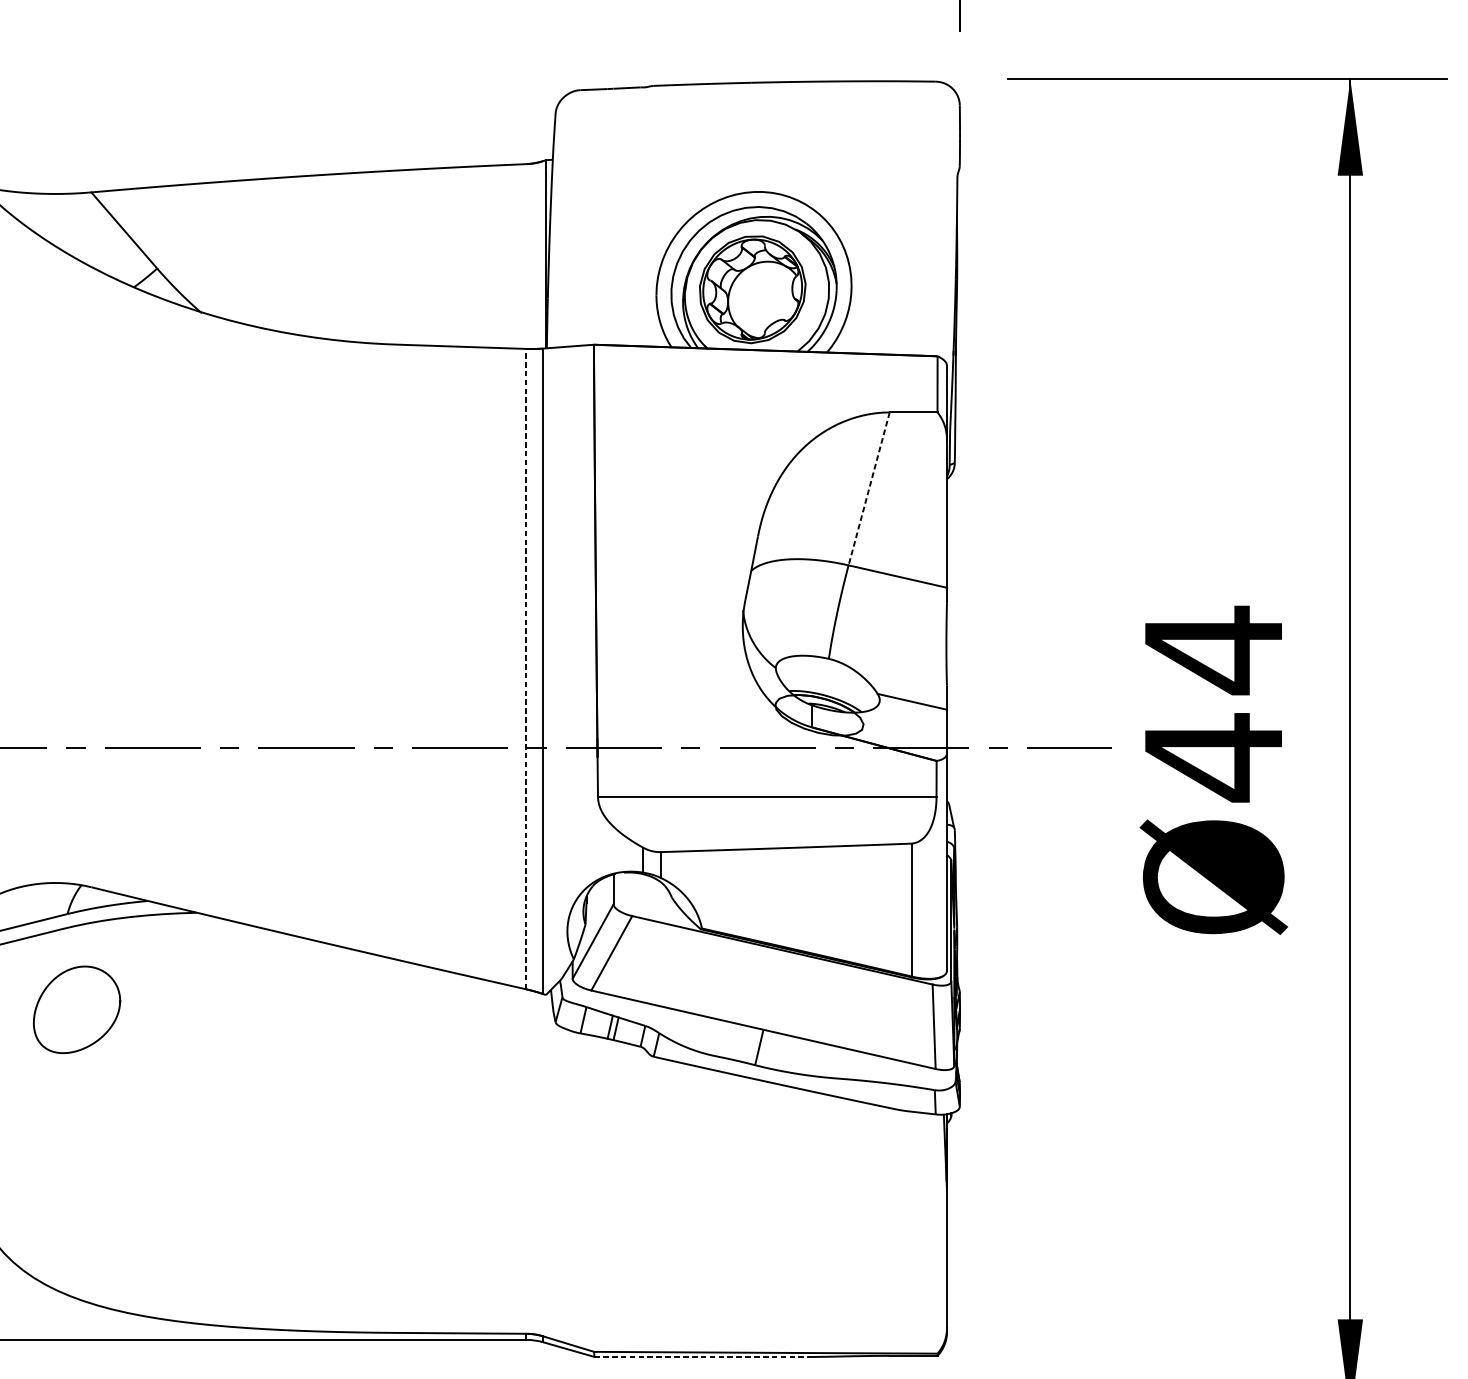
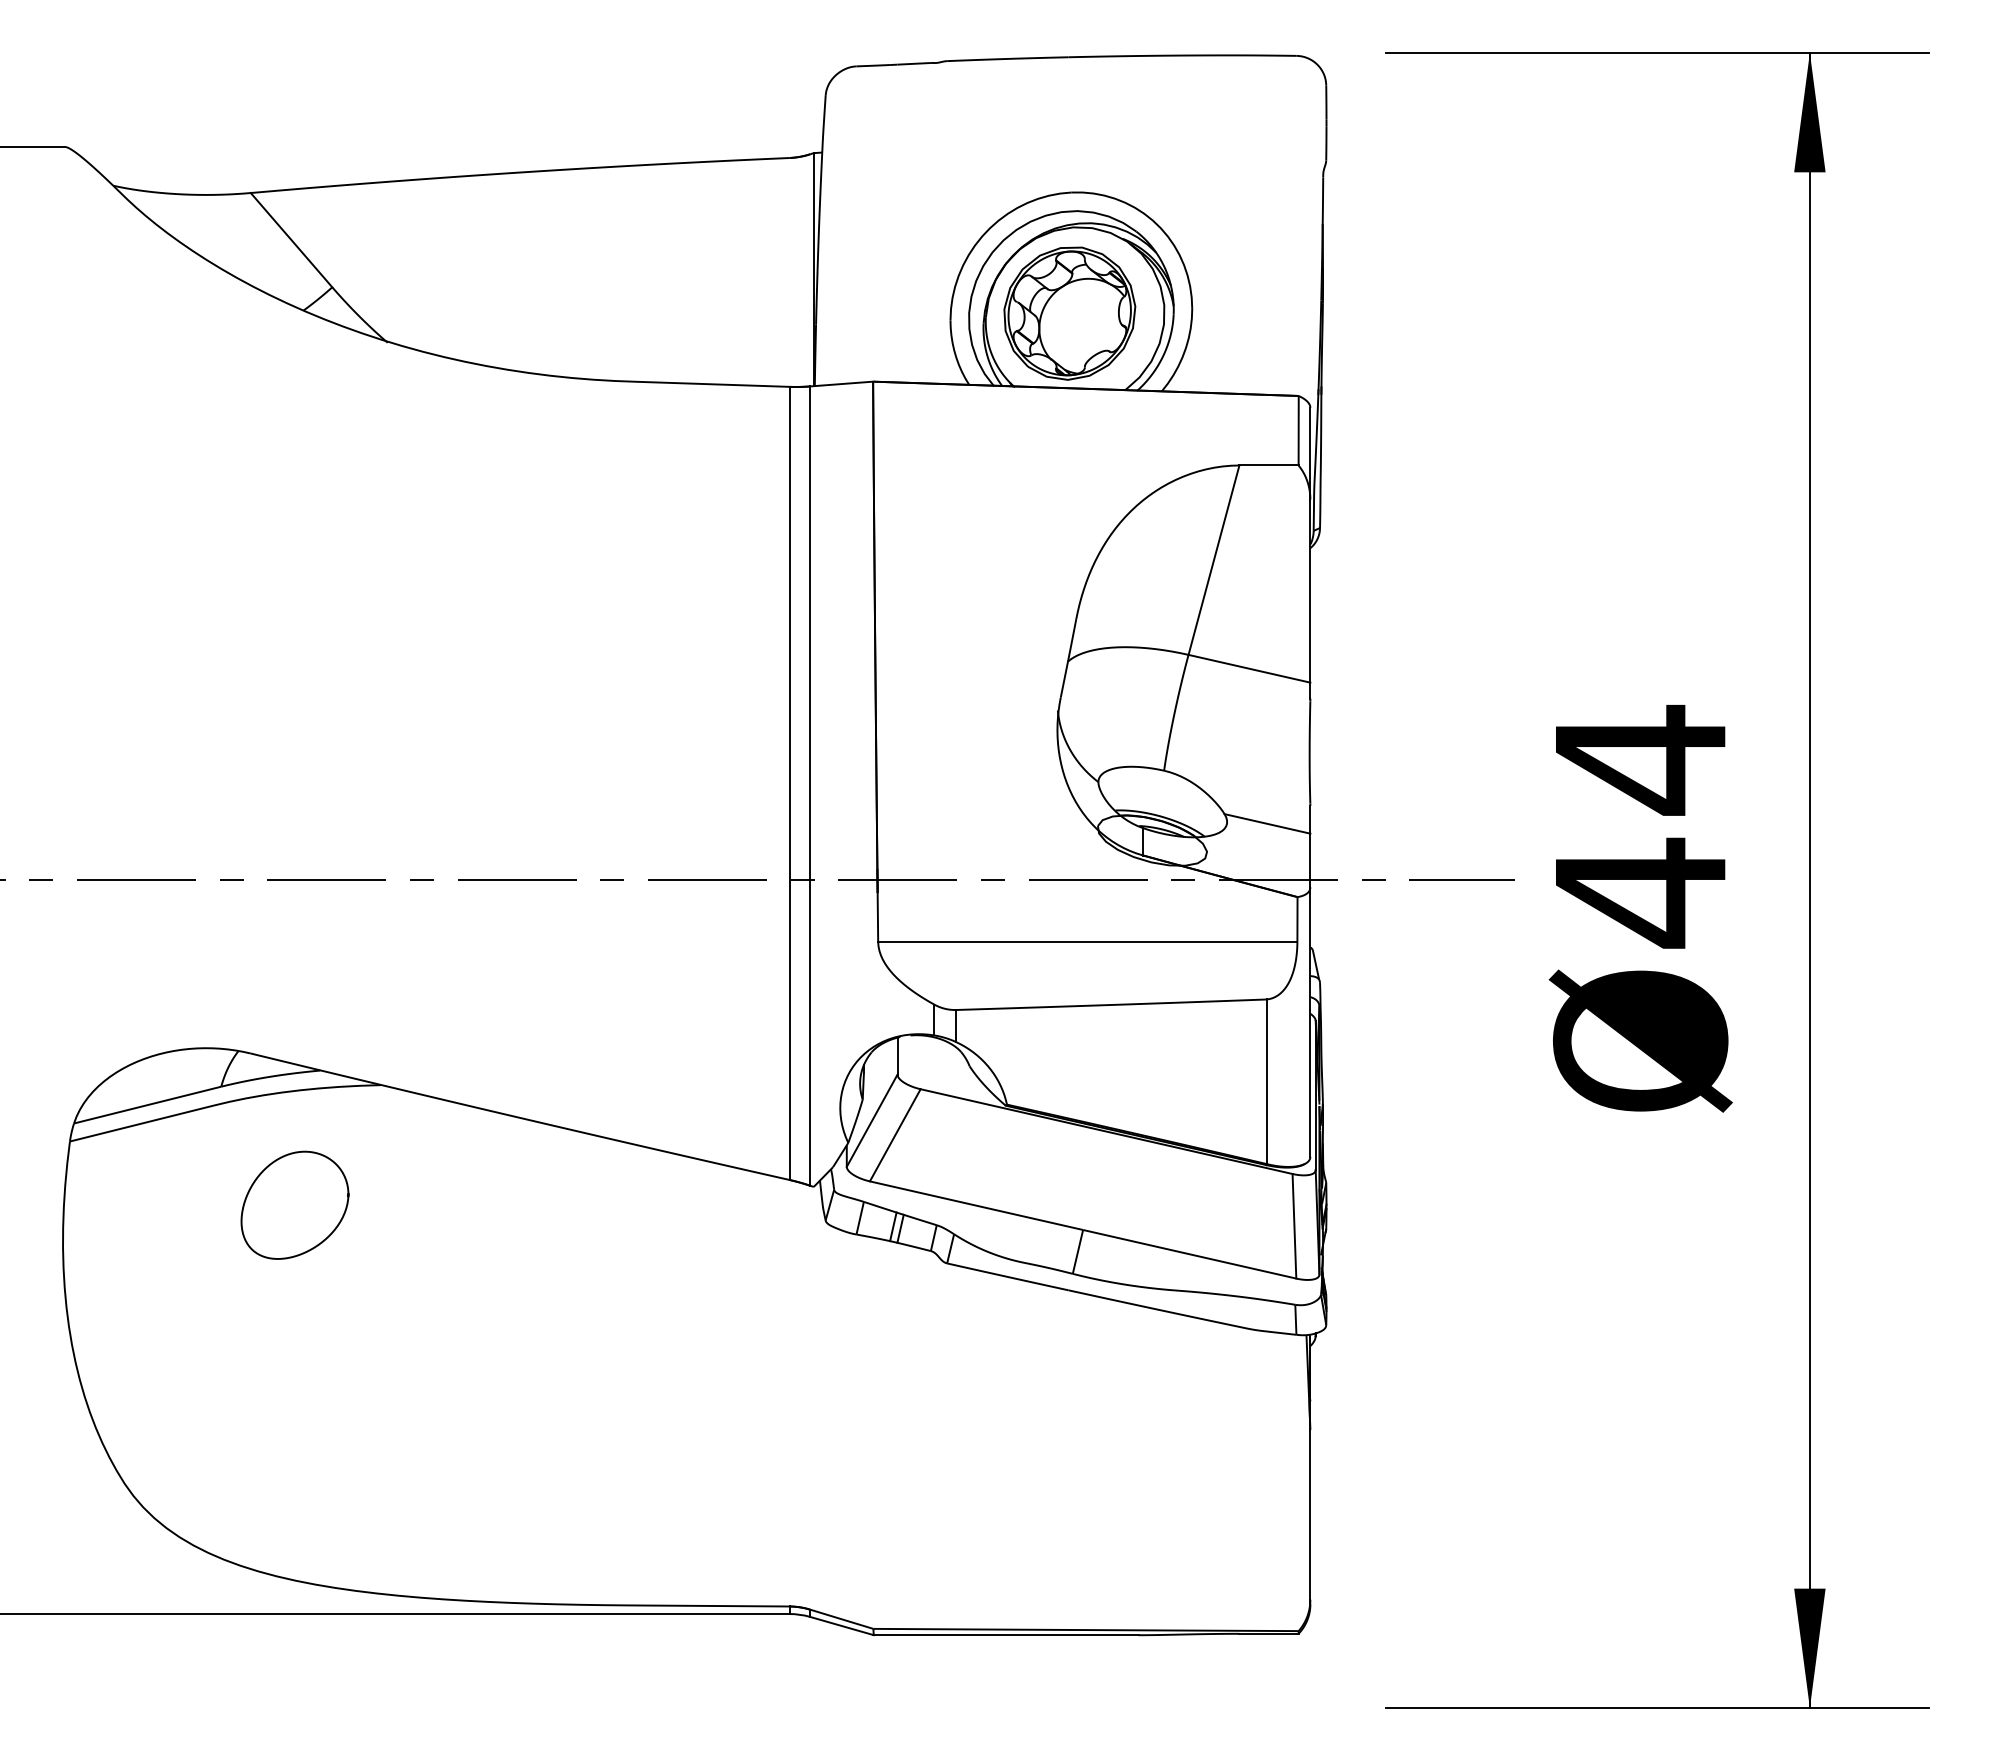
line: (868, 489) -> (1213, 560), dashed -> solid
line: (526, 669) -> (789, 783), dashed -> solid
curve: (51, 983) -> (263, 1172), moved
line: (701, 1357) -> (1006, 1635), dashed -> solid

